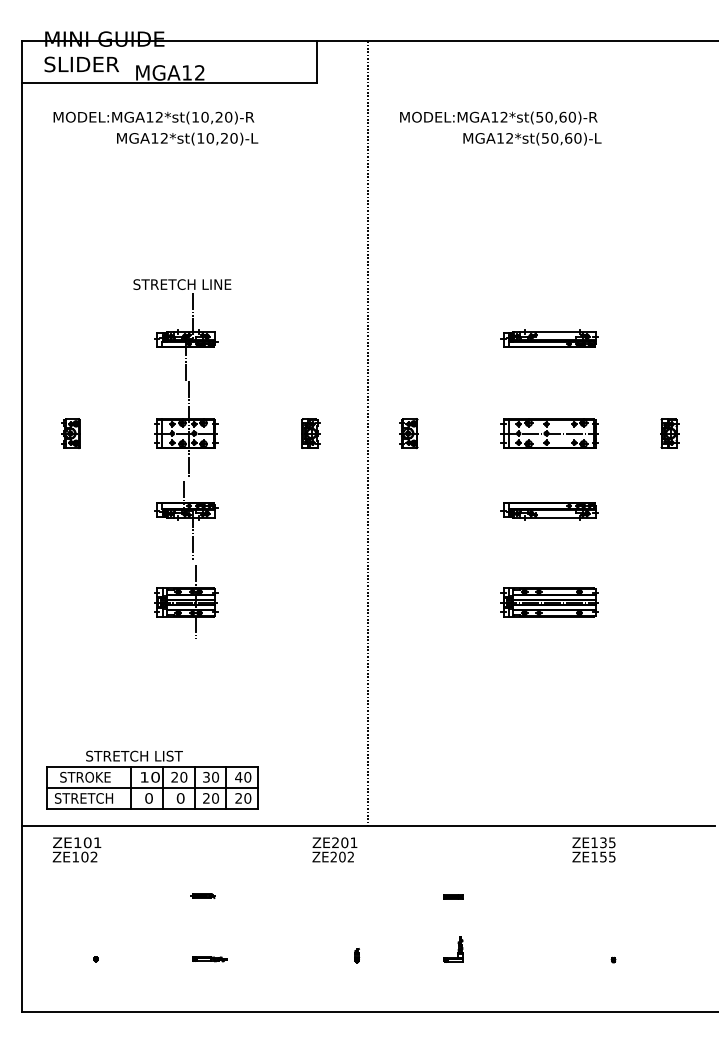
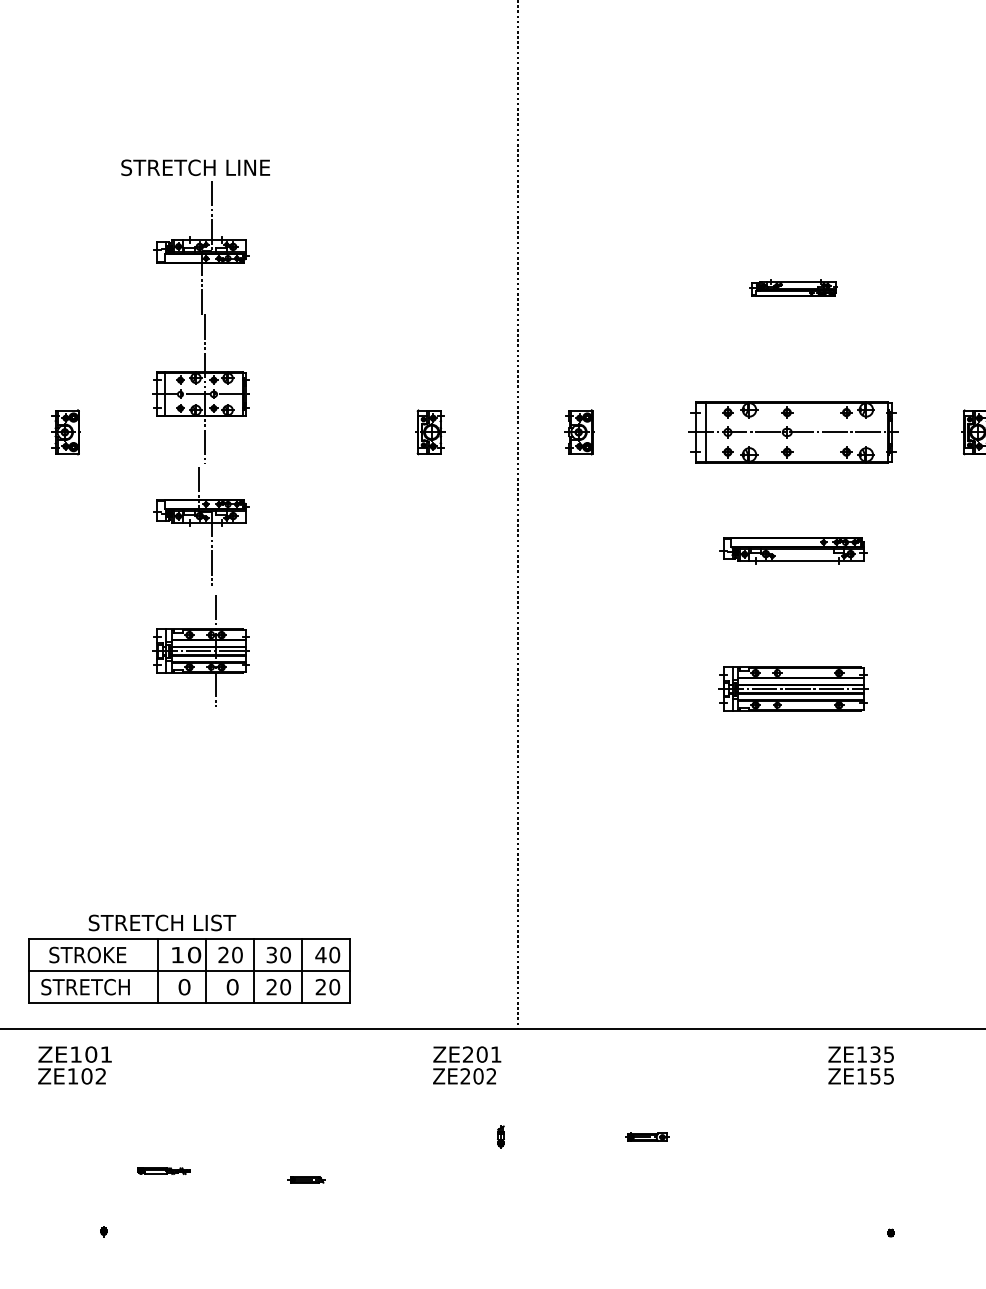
part: (549, 338) -> (793, 287), size x0.6
part: (549, 433) -> (793, 432), size x1.4
part: (182, 458) -> (195, 432), moved
part: (202, 895) -> (305, 1178), moved
part: (453, 896) -> (647, 1136), size x1.4
part: (453, 949) -> (647, 1216), removed
part: (357, 955) -> (501, 1136), moved
part: (209, 959) -> (163, 1171), moved

